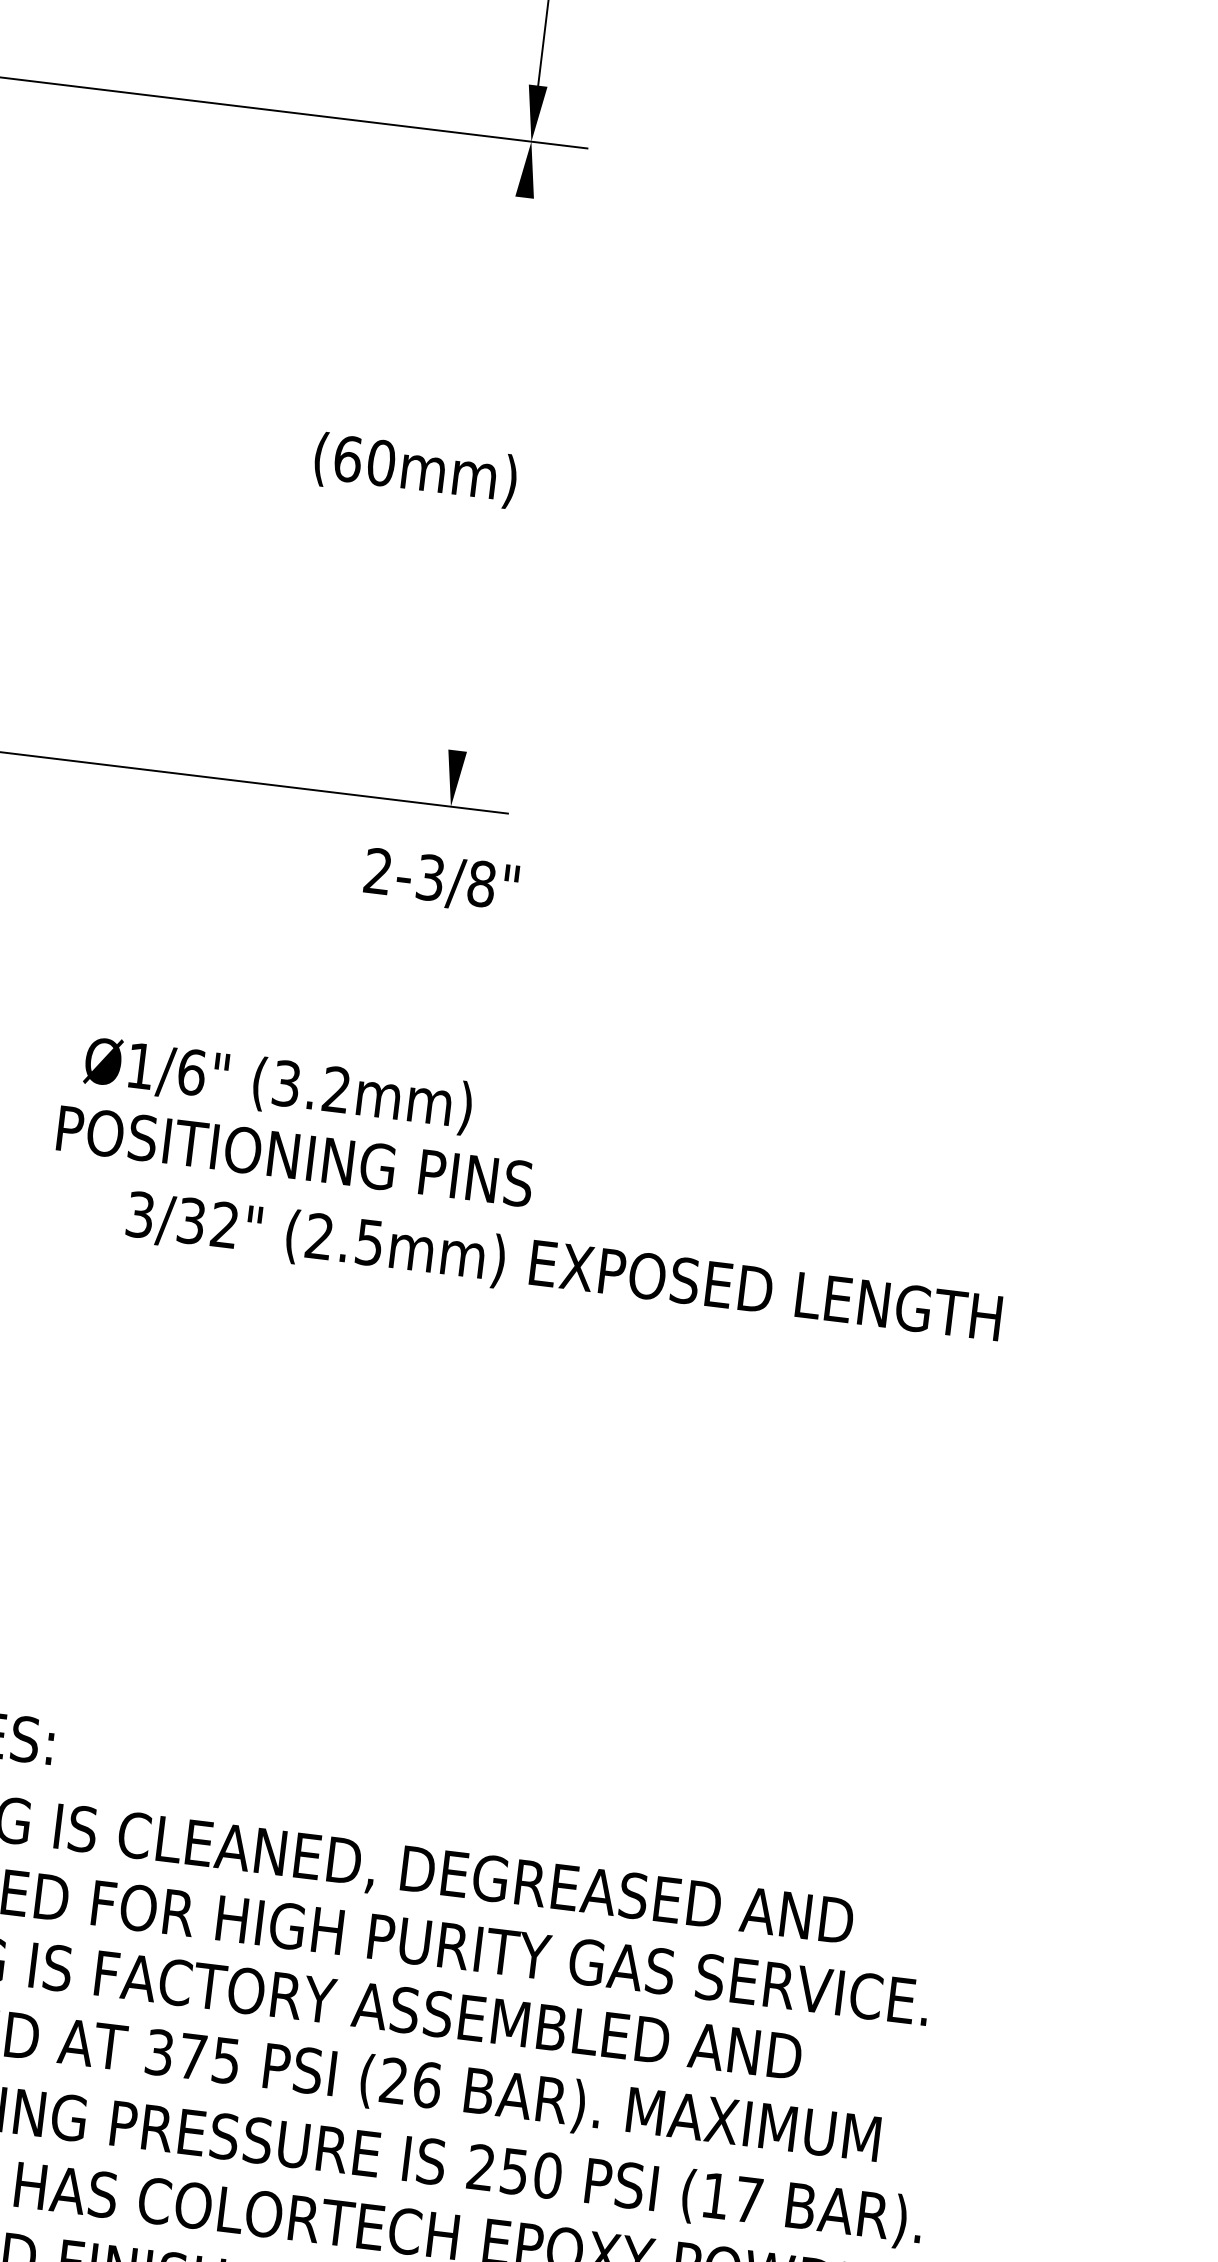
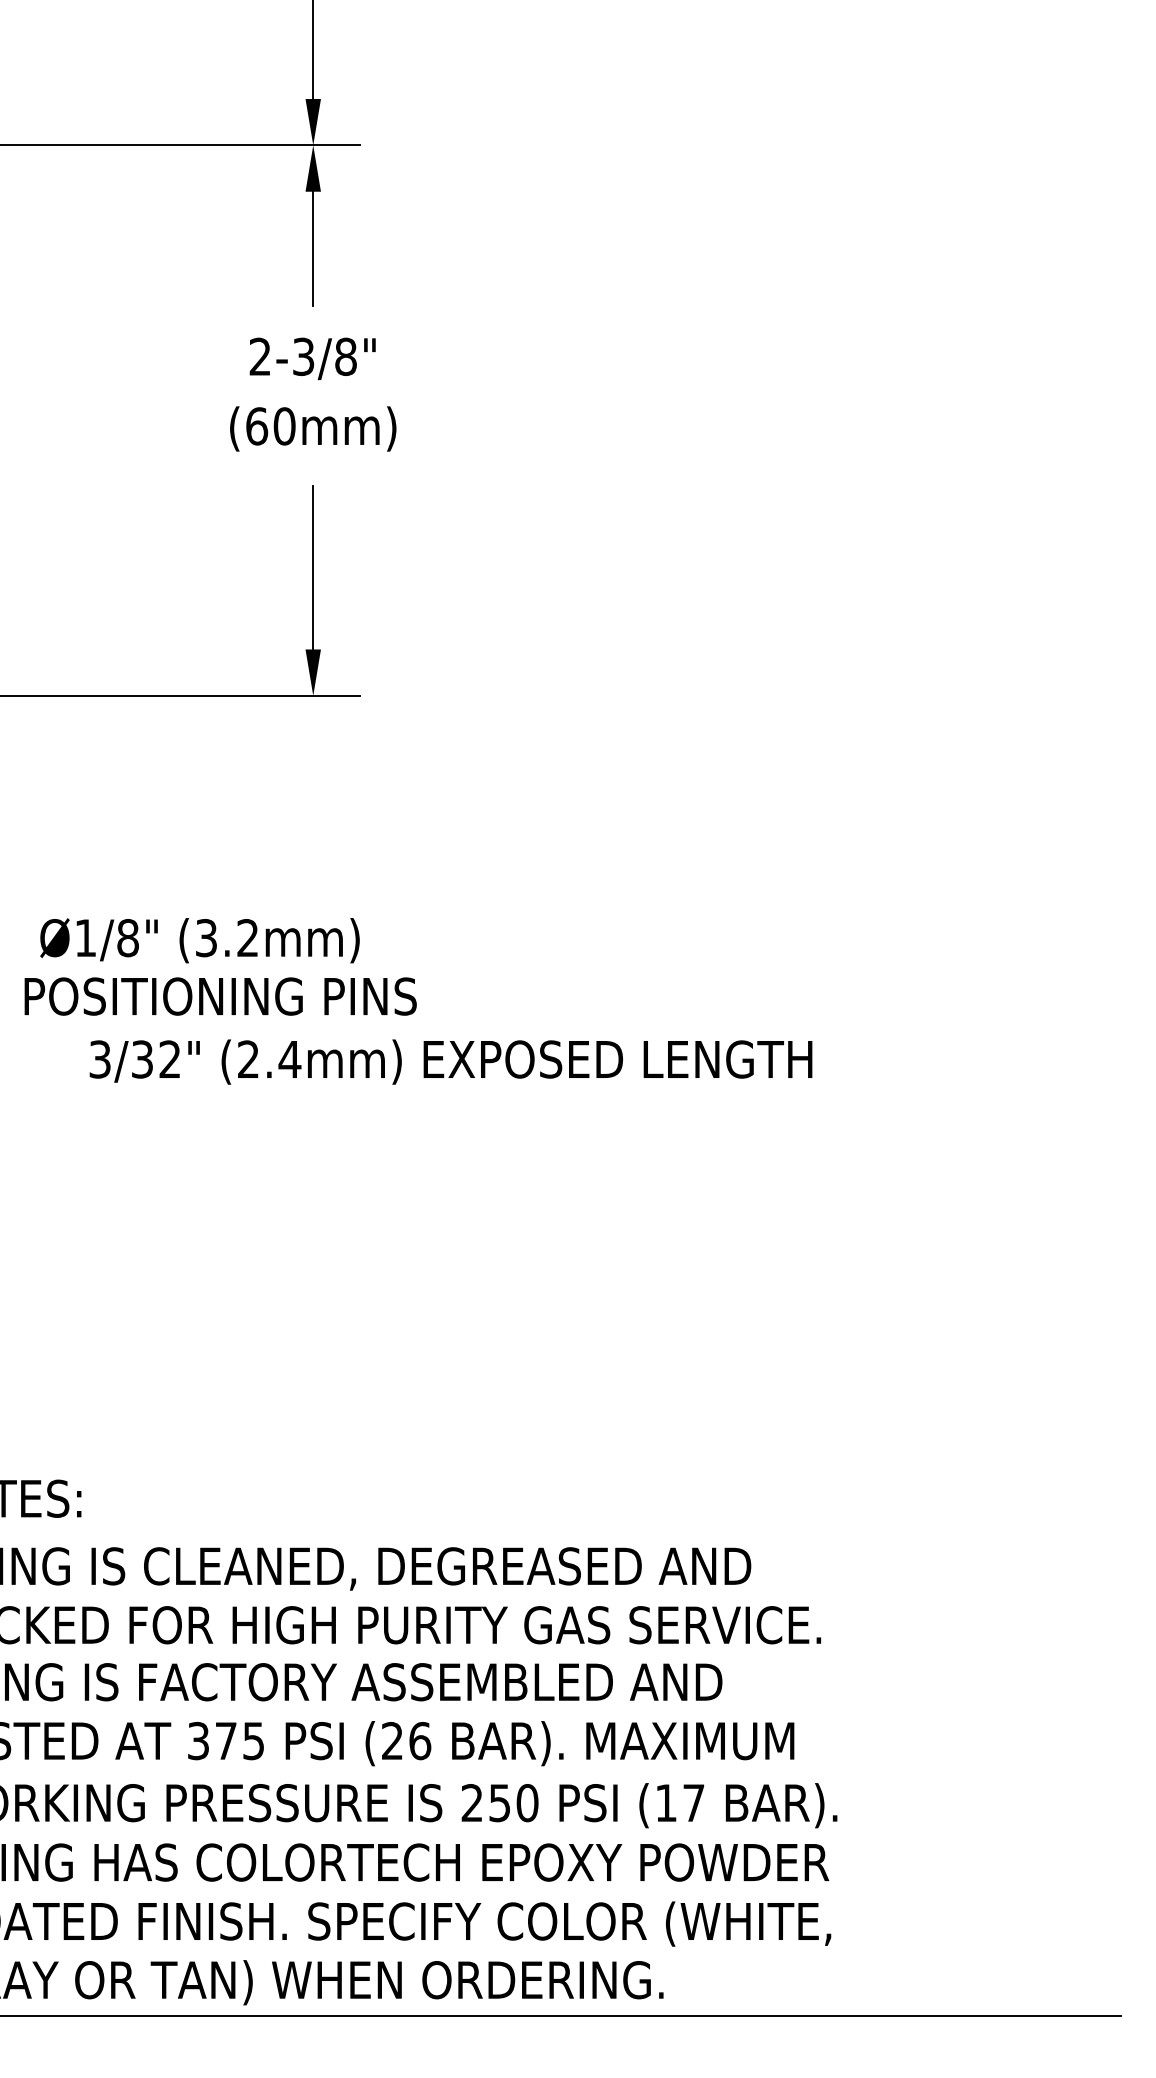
line: (516, 266) -> (313, 248), added
text: (415, 469) -> (313, 428), moved
line: (469, 651) -> (313, 567), added
text: (440, 881) -> (312, 358), moved
text: (192, 1072) -> (128, 938), Ø1/6" -> Ø1/8"
text: (369, 1242) -> (289, 1059), (2.5mm) -> (2.4mm)

